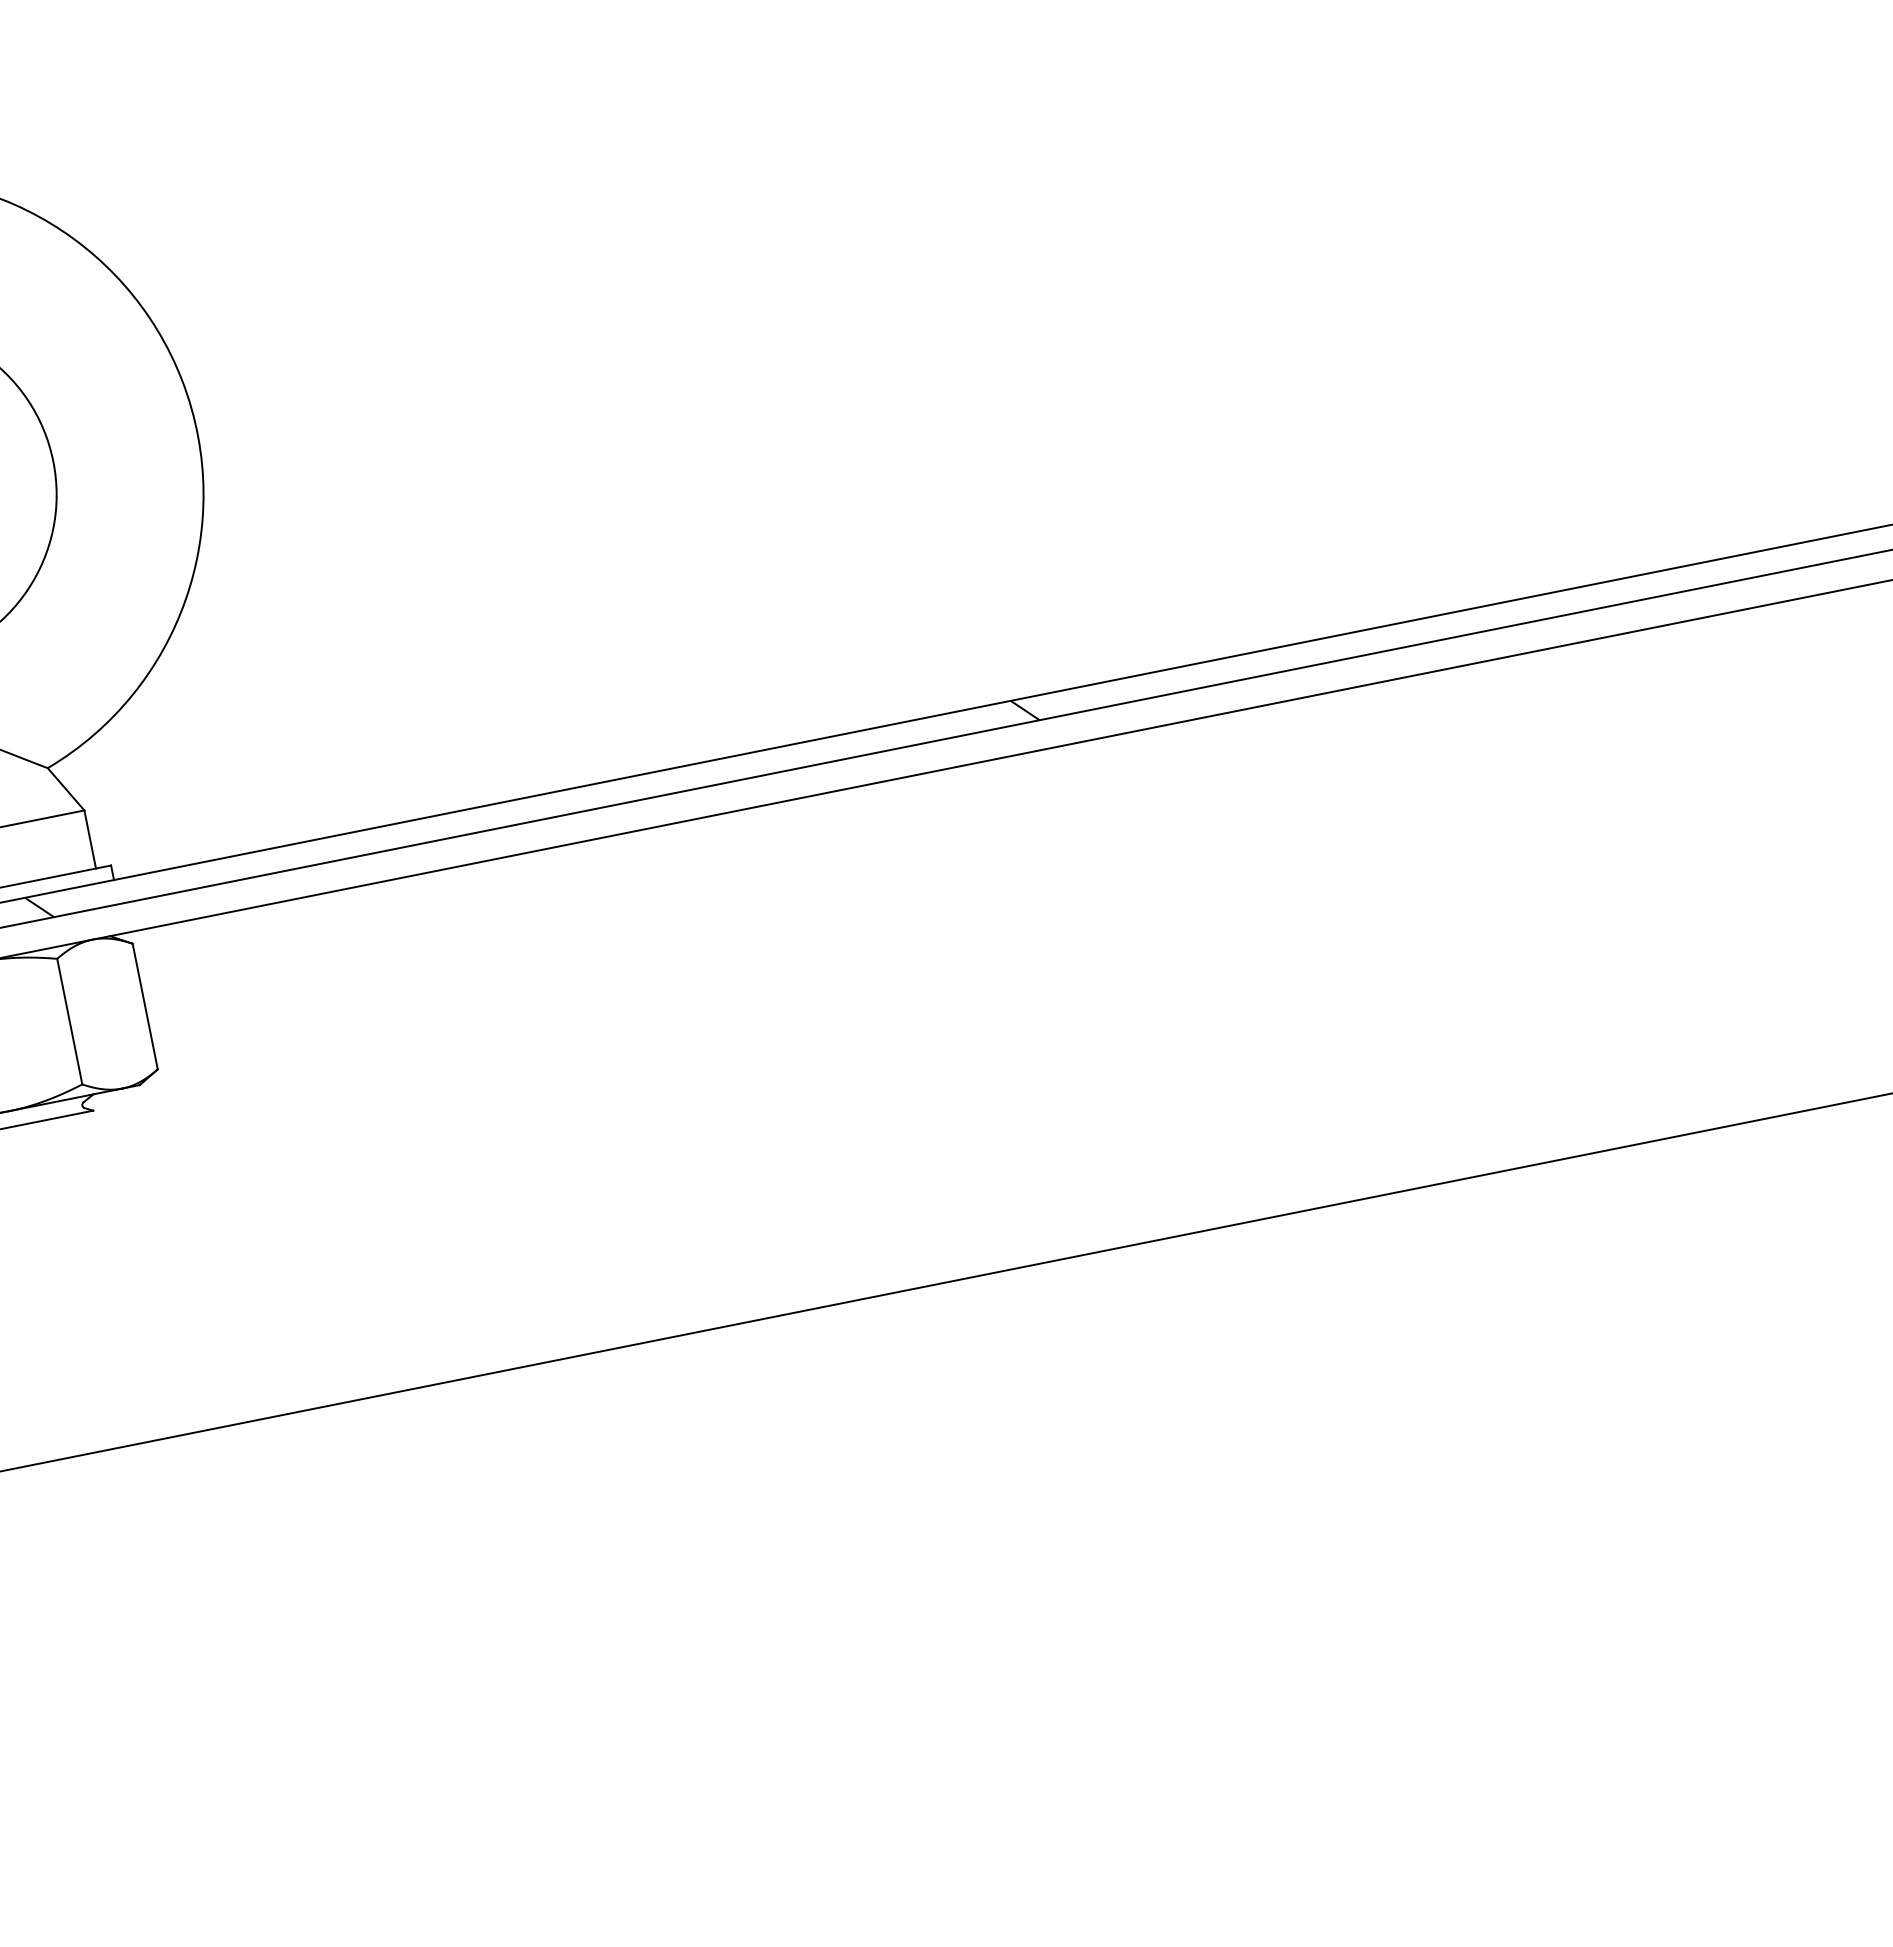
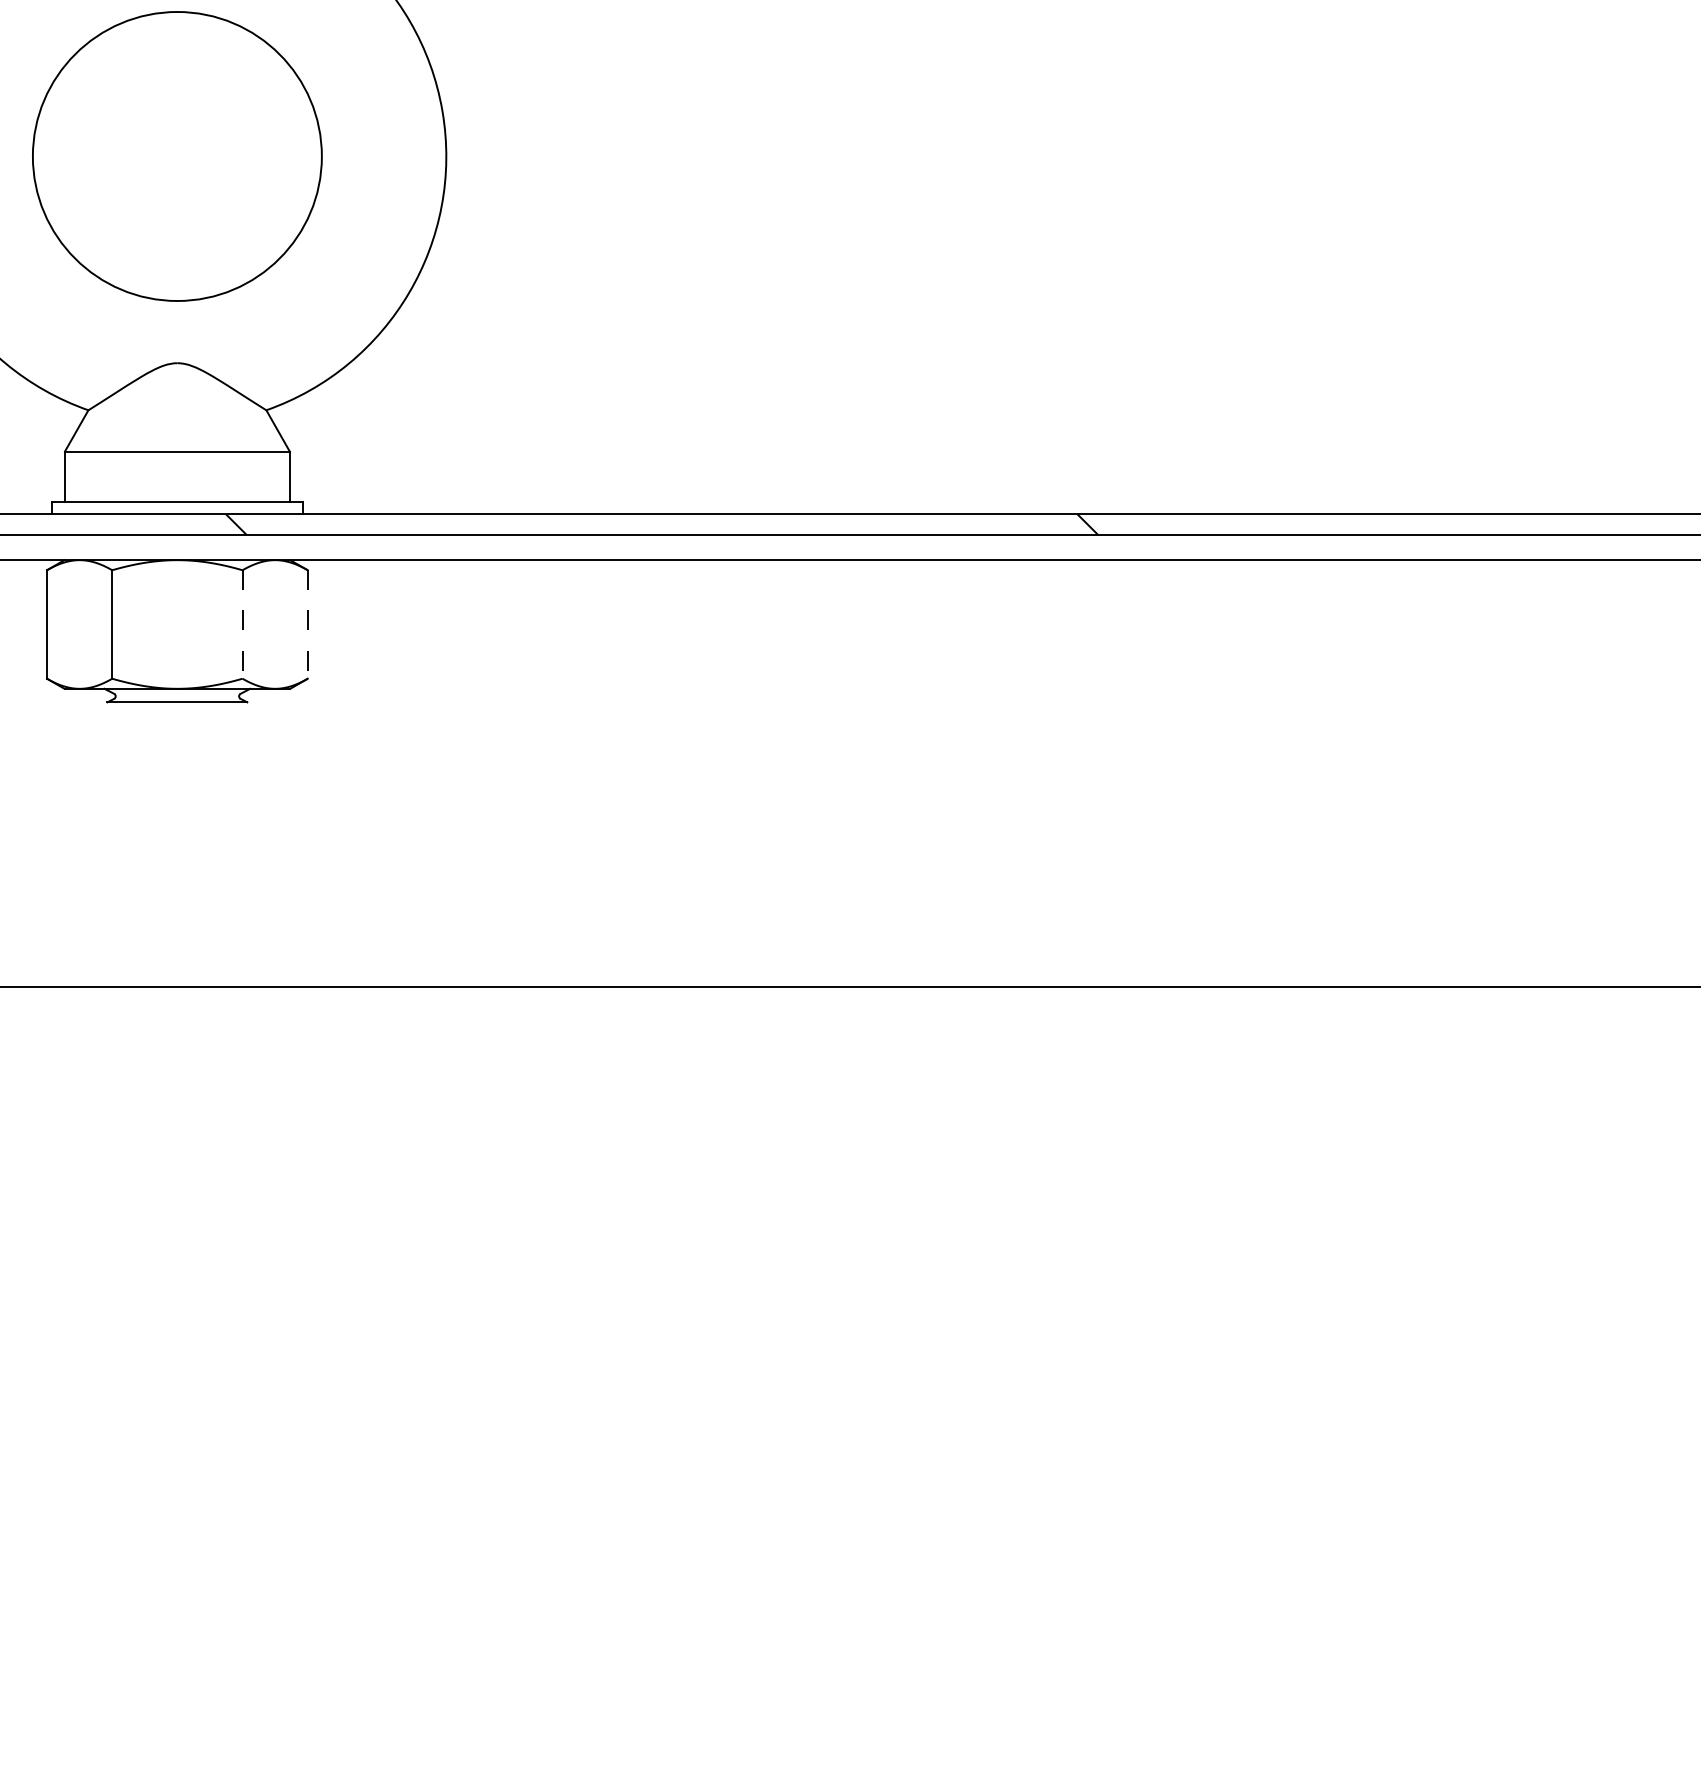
line: (144, 1006) -> (307, 624), solid -> dashed
line: (69, 1021) -> (242, 624), solid -> dashed

